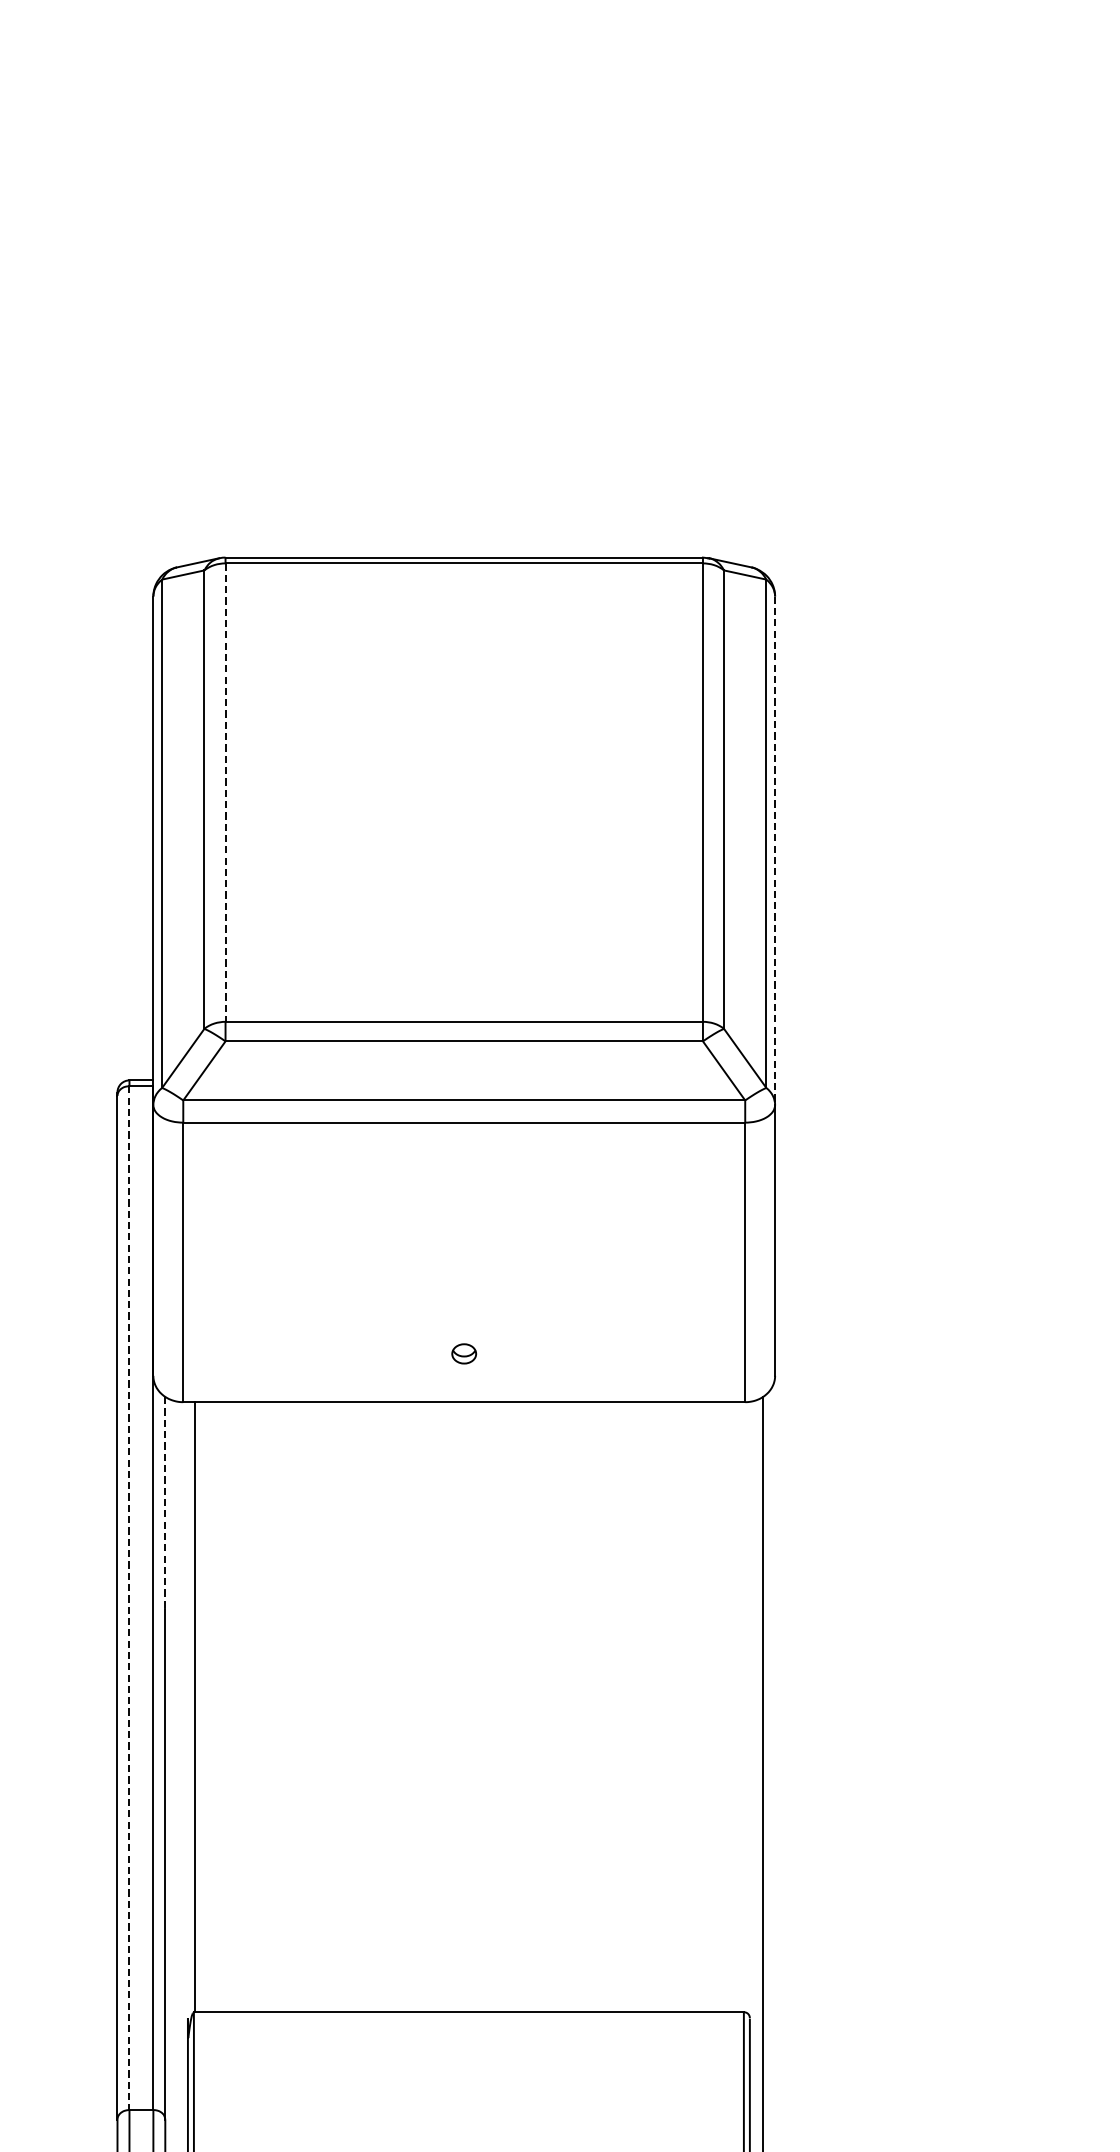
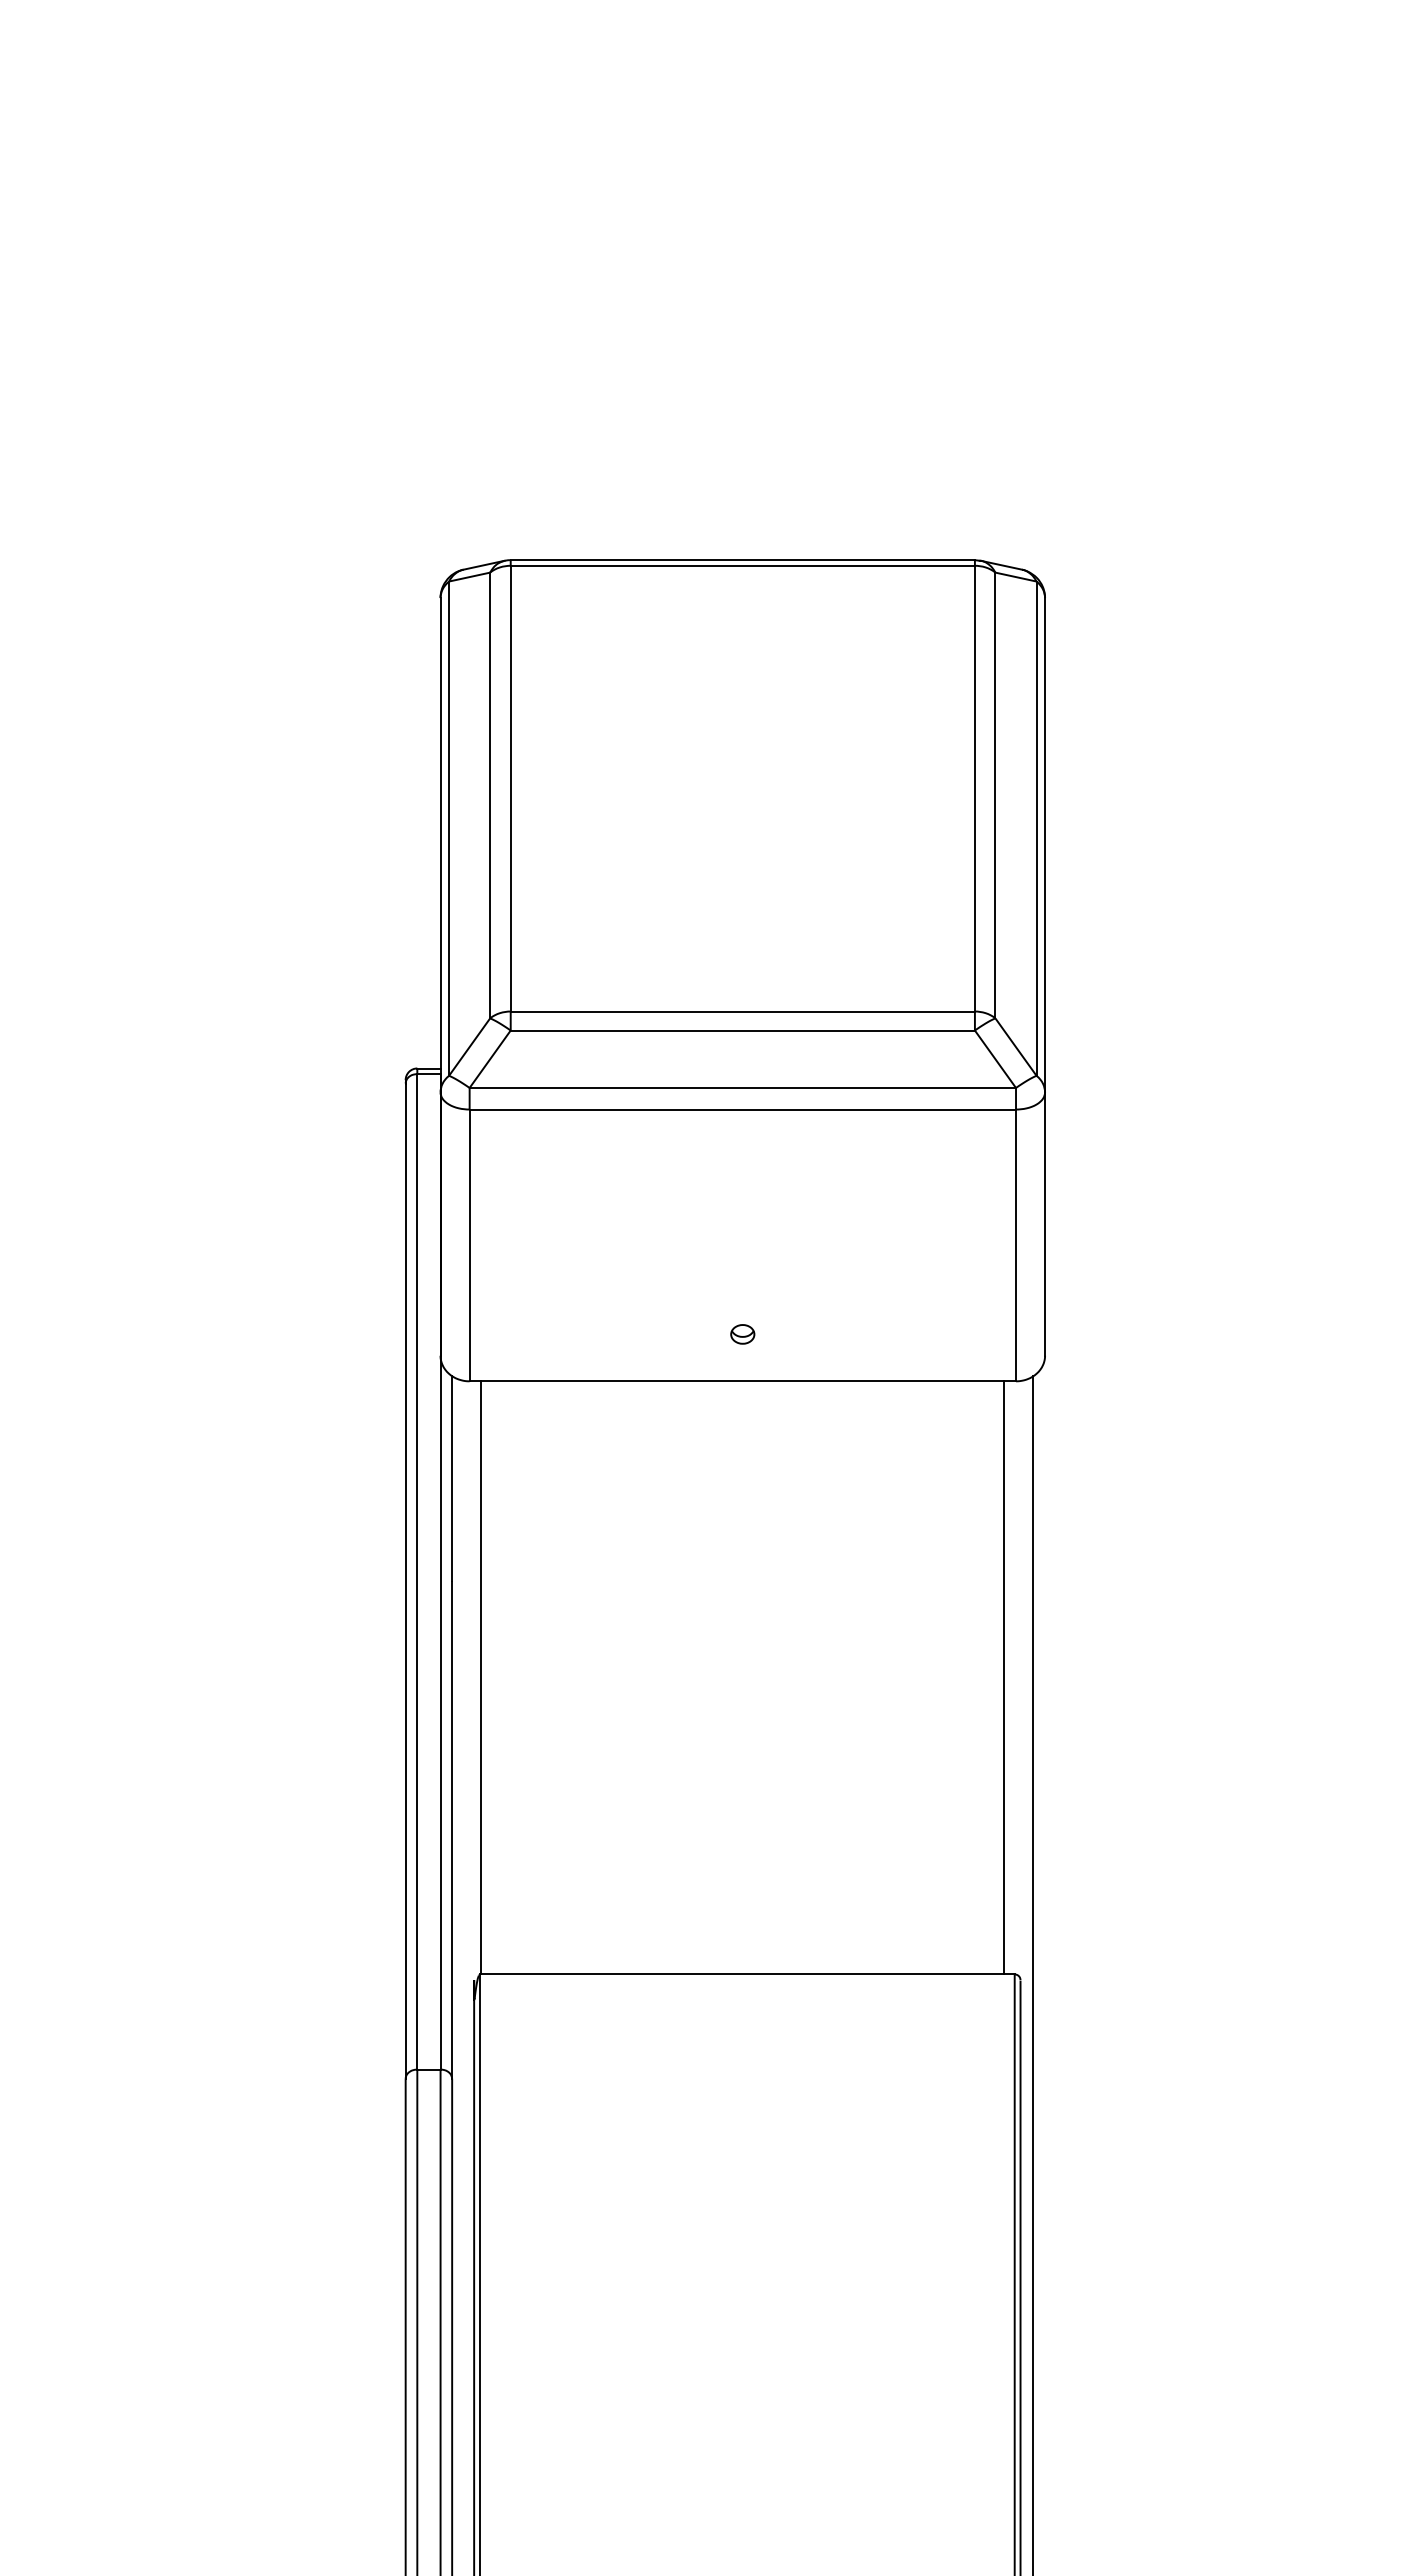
line: (225, 792) -> (510, 788), dashed -> solid
line: (775, 851) -> (1045, 845), dashed -> solid
line: (165, 1502) -> (452, 1478), dashed -> solid
line: (129, 1597) -> (417, 1571), dashed -> solid
line: (733, 1706) -> (1004, 1677), added

